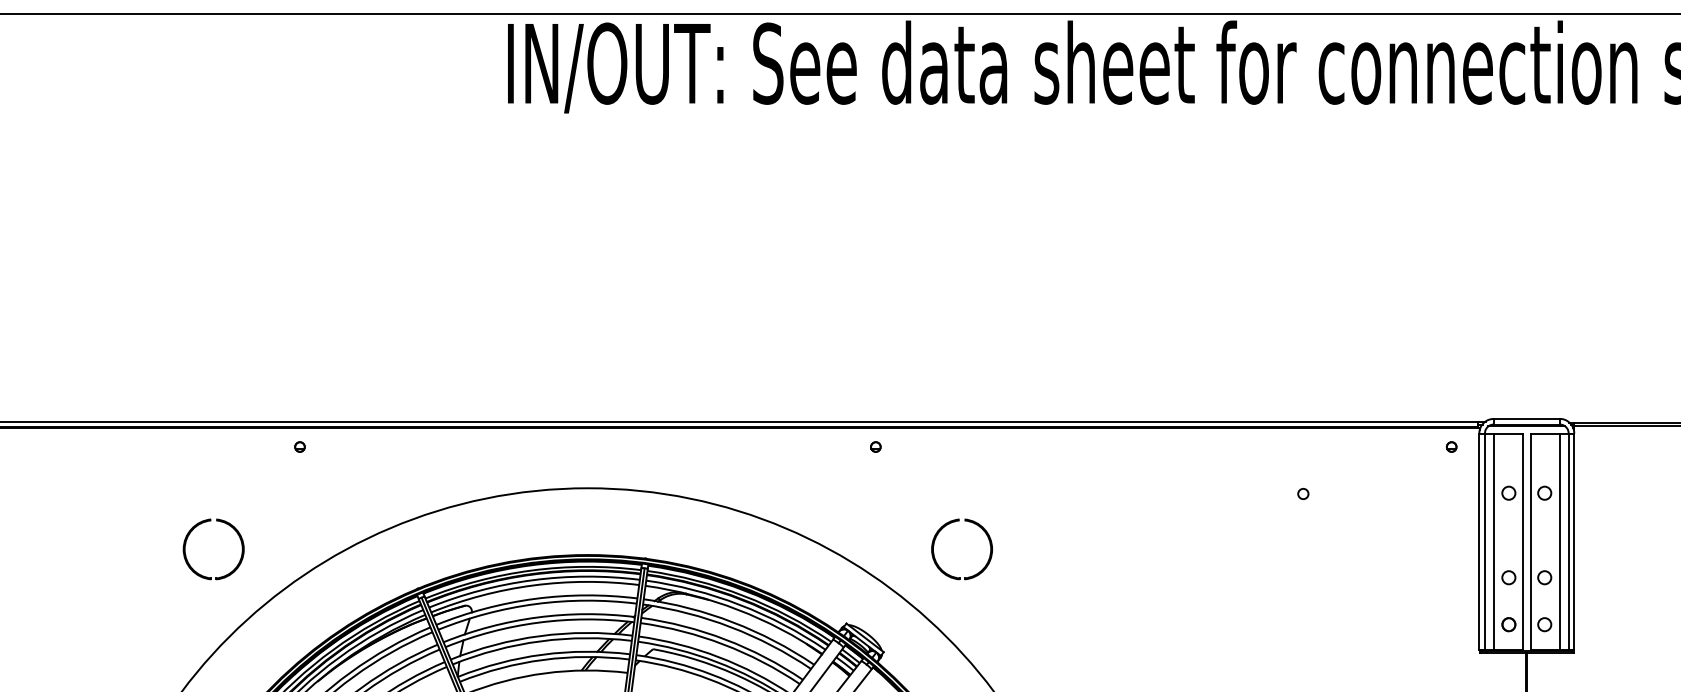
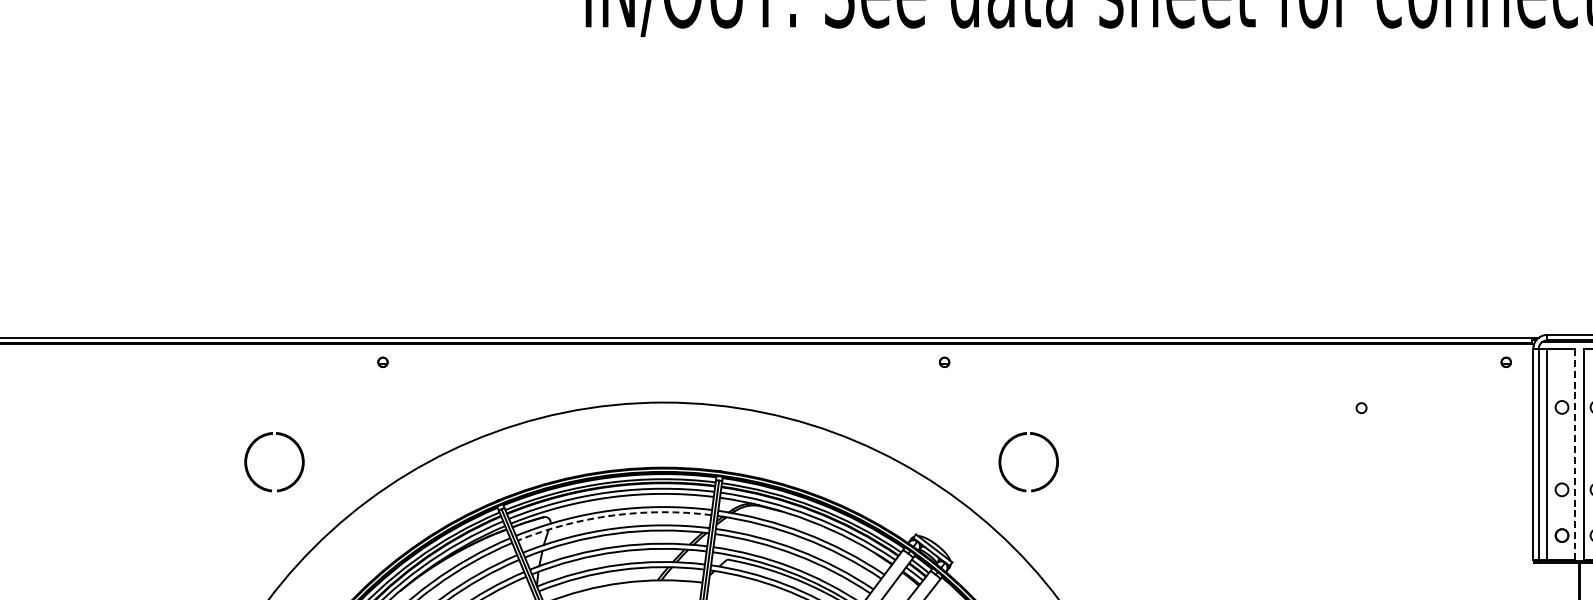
line: (1522, 541) -> (1575, 454), solid -> dashed
part: (186, 544) -> (247, 457), moved
arc: (535, 604) -> (612, 515), solid -> dashed

